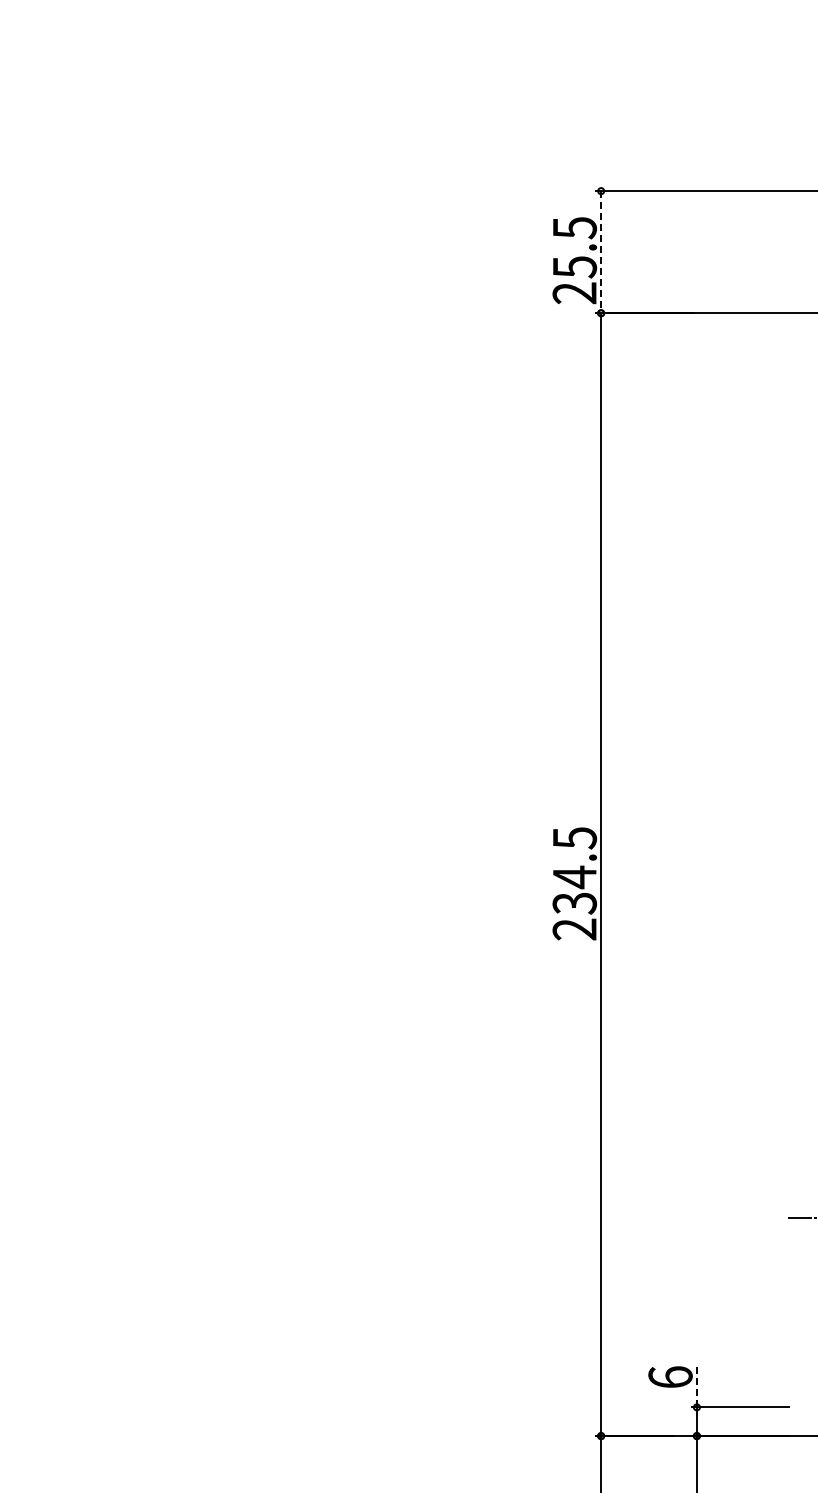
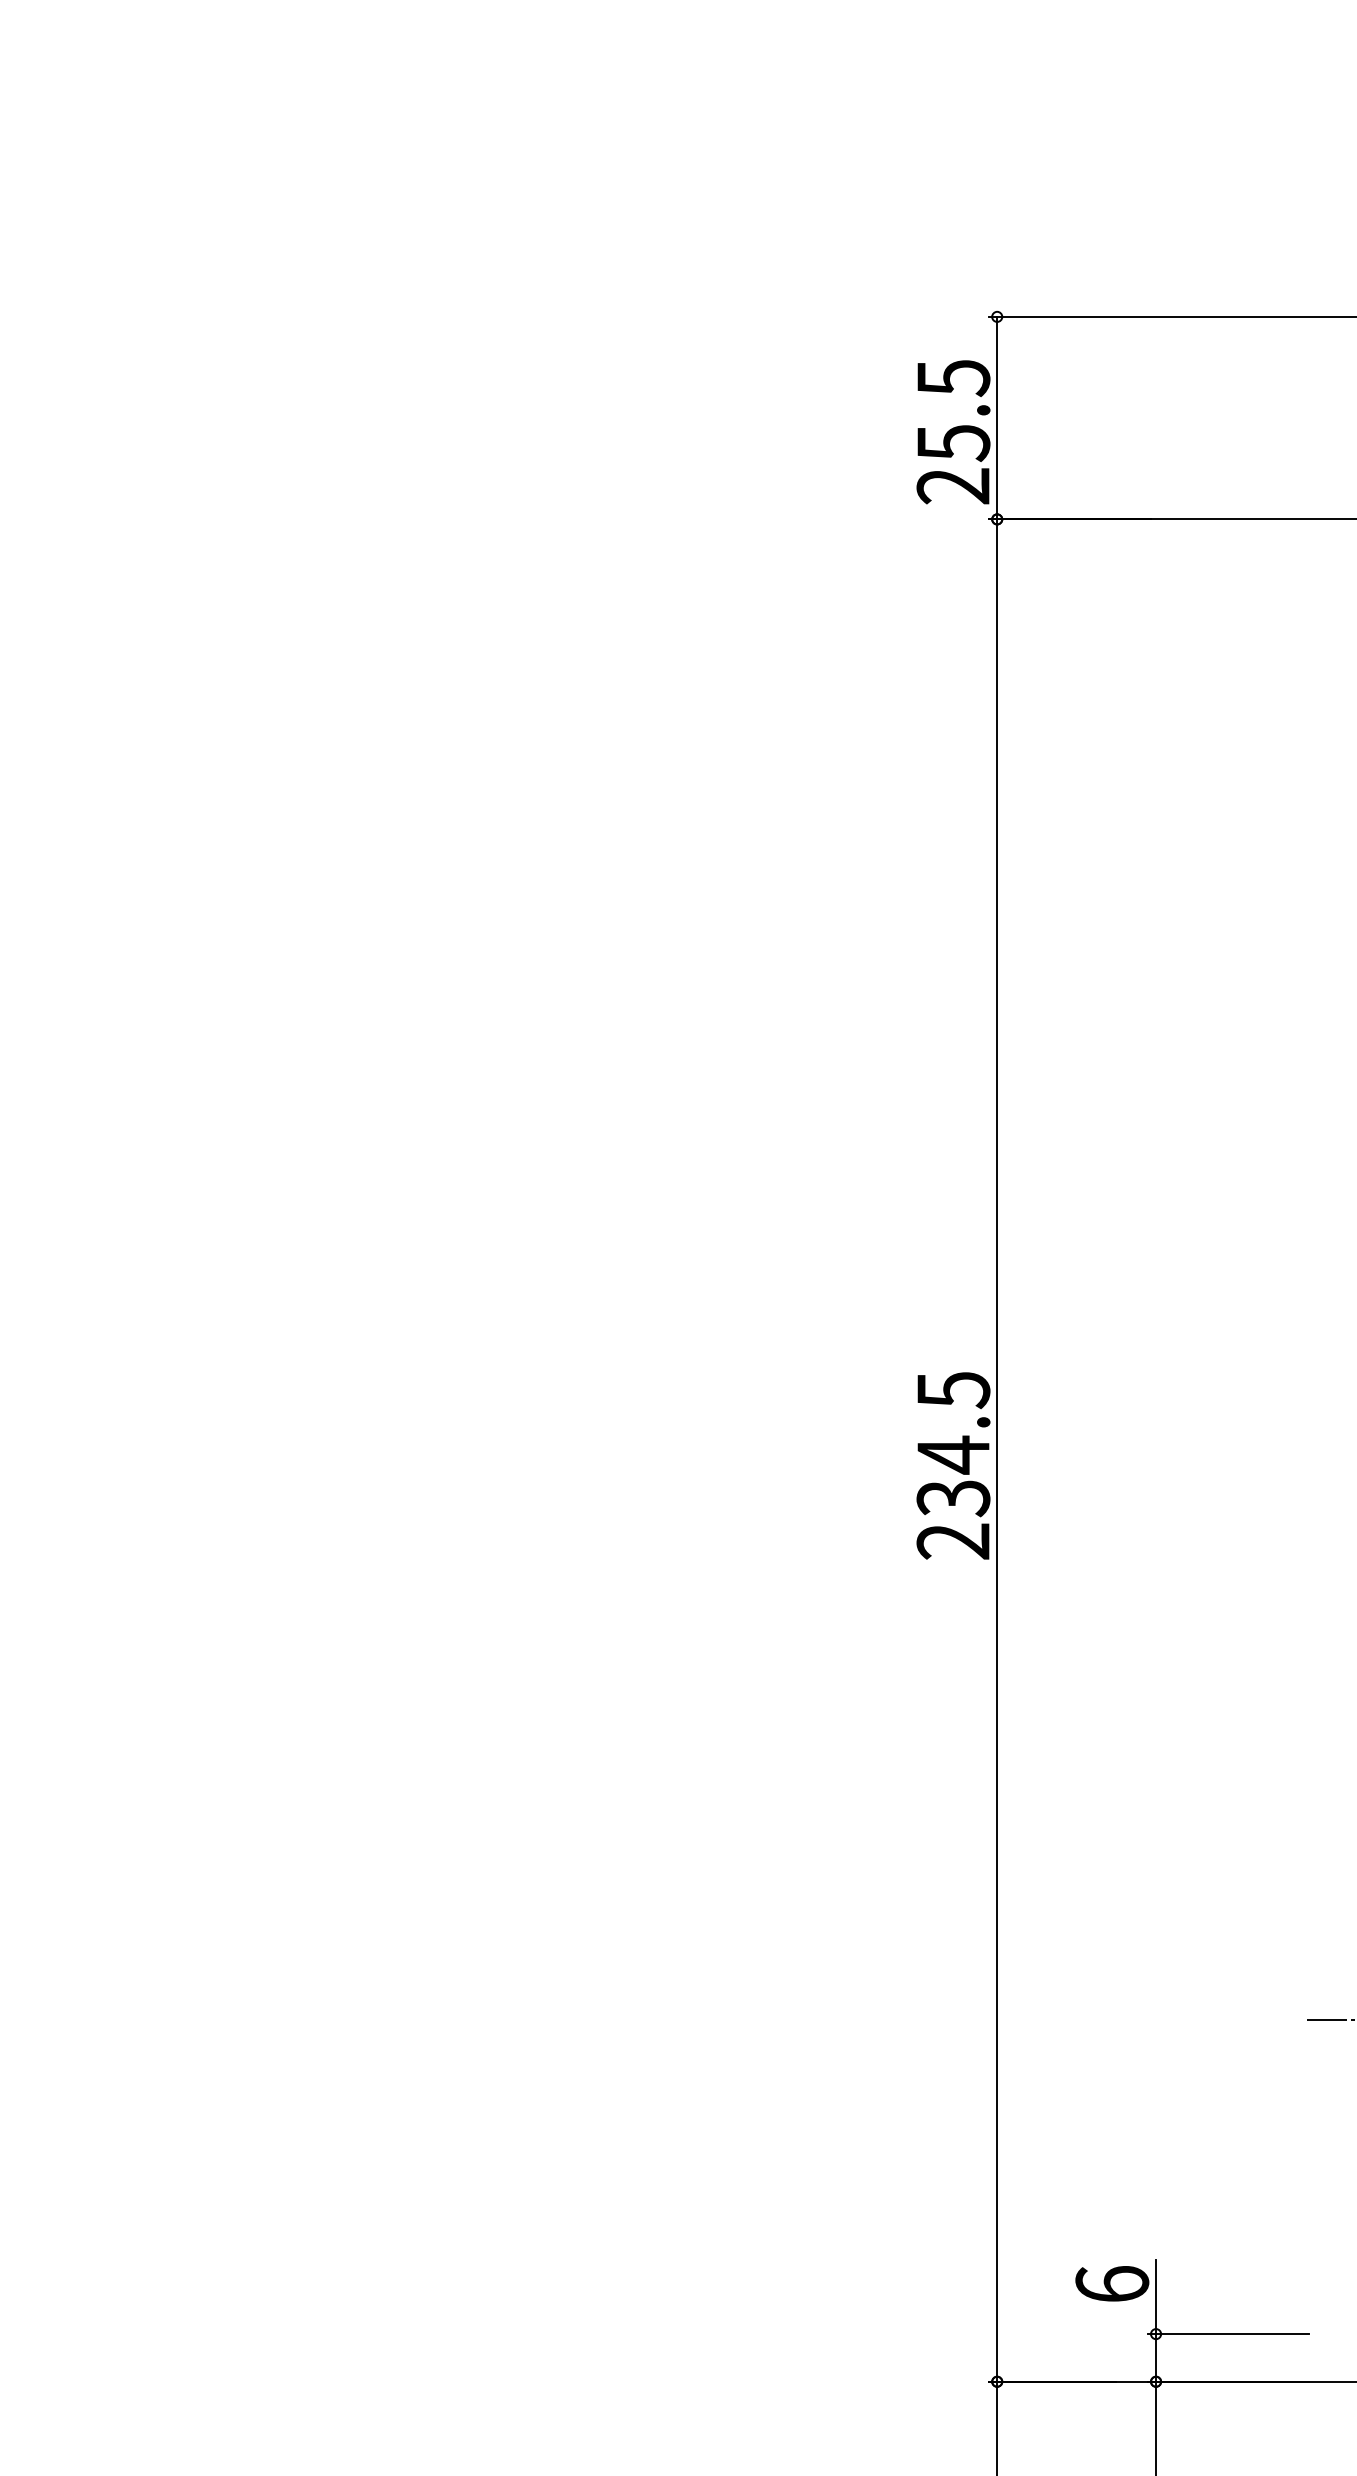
line: (601, 252) -> (997, 418), dashed -> solid
line: (696, 1384) -> (1155, 2296), dashed -> solid

